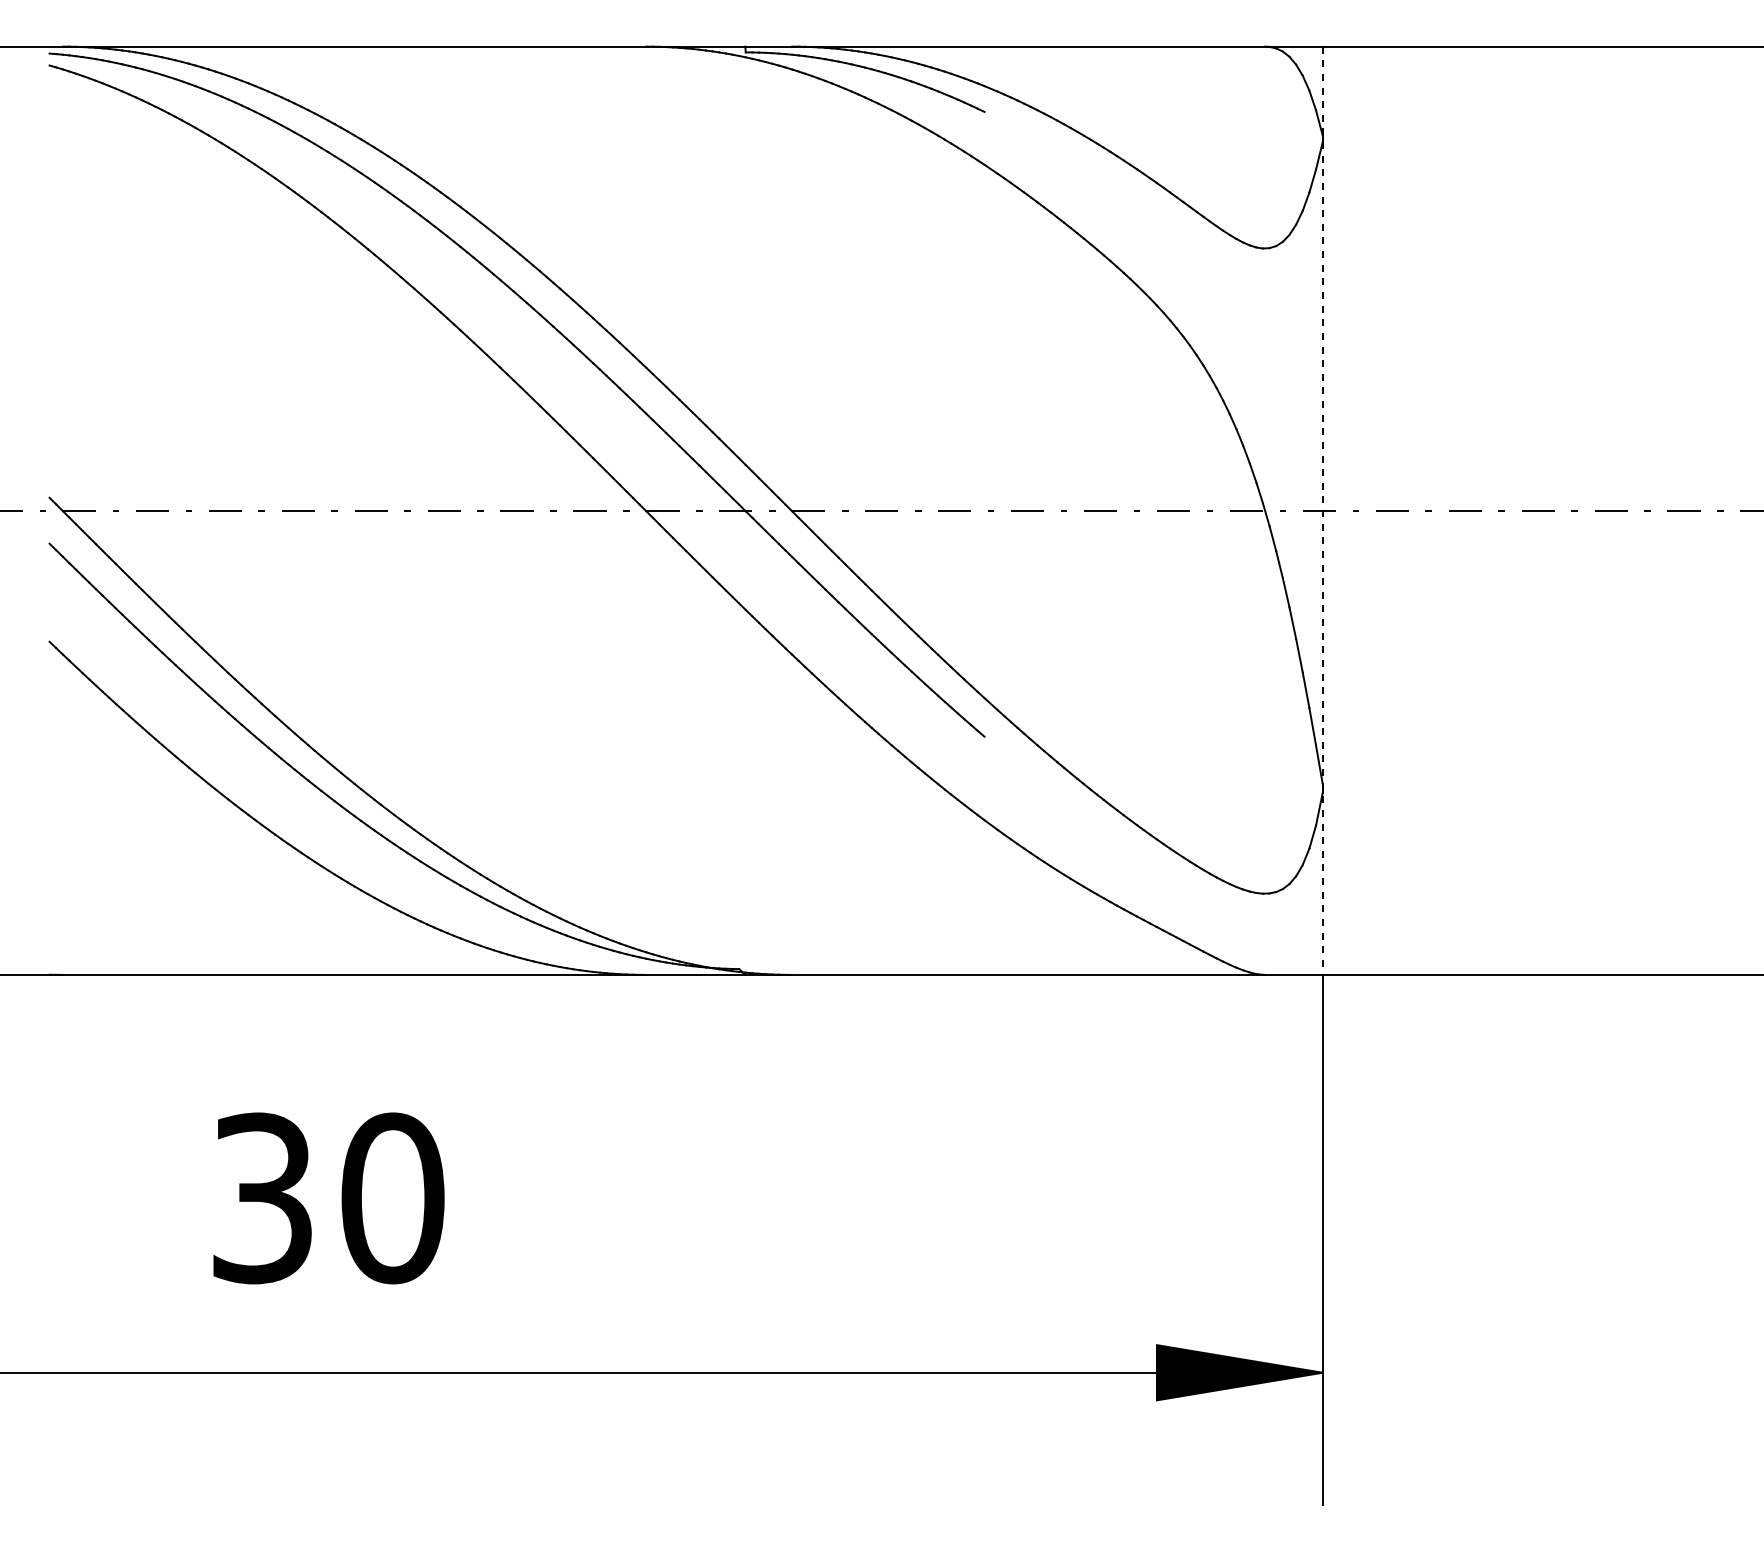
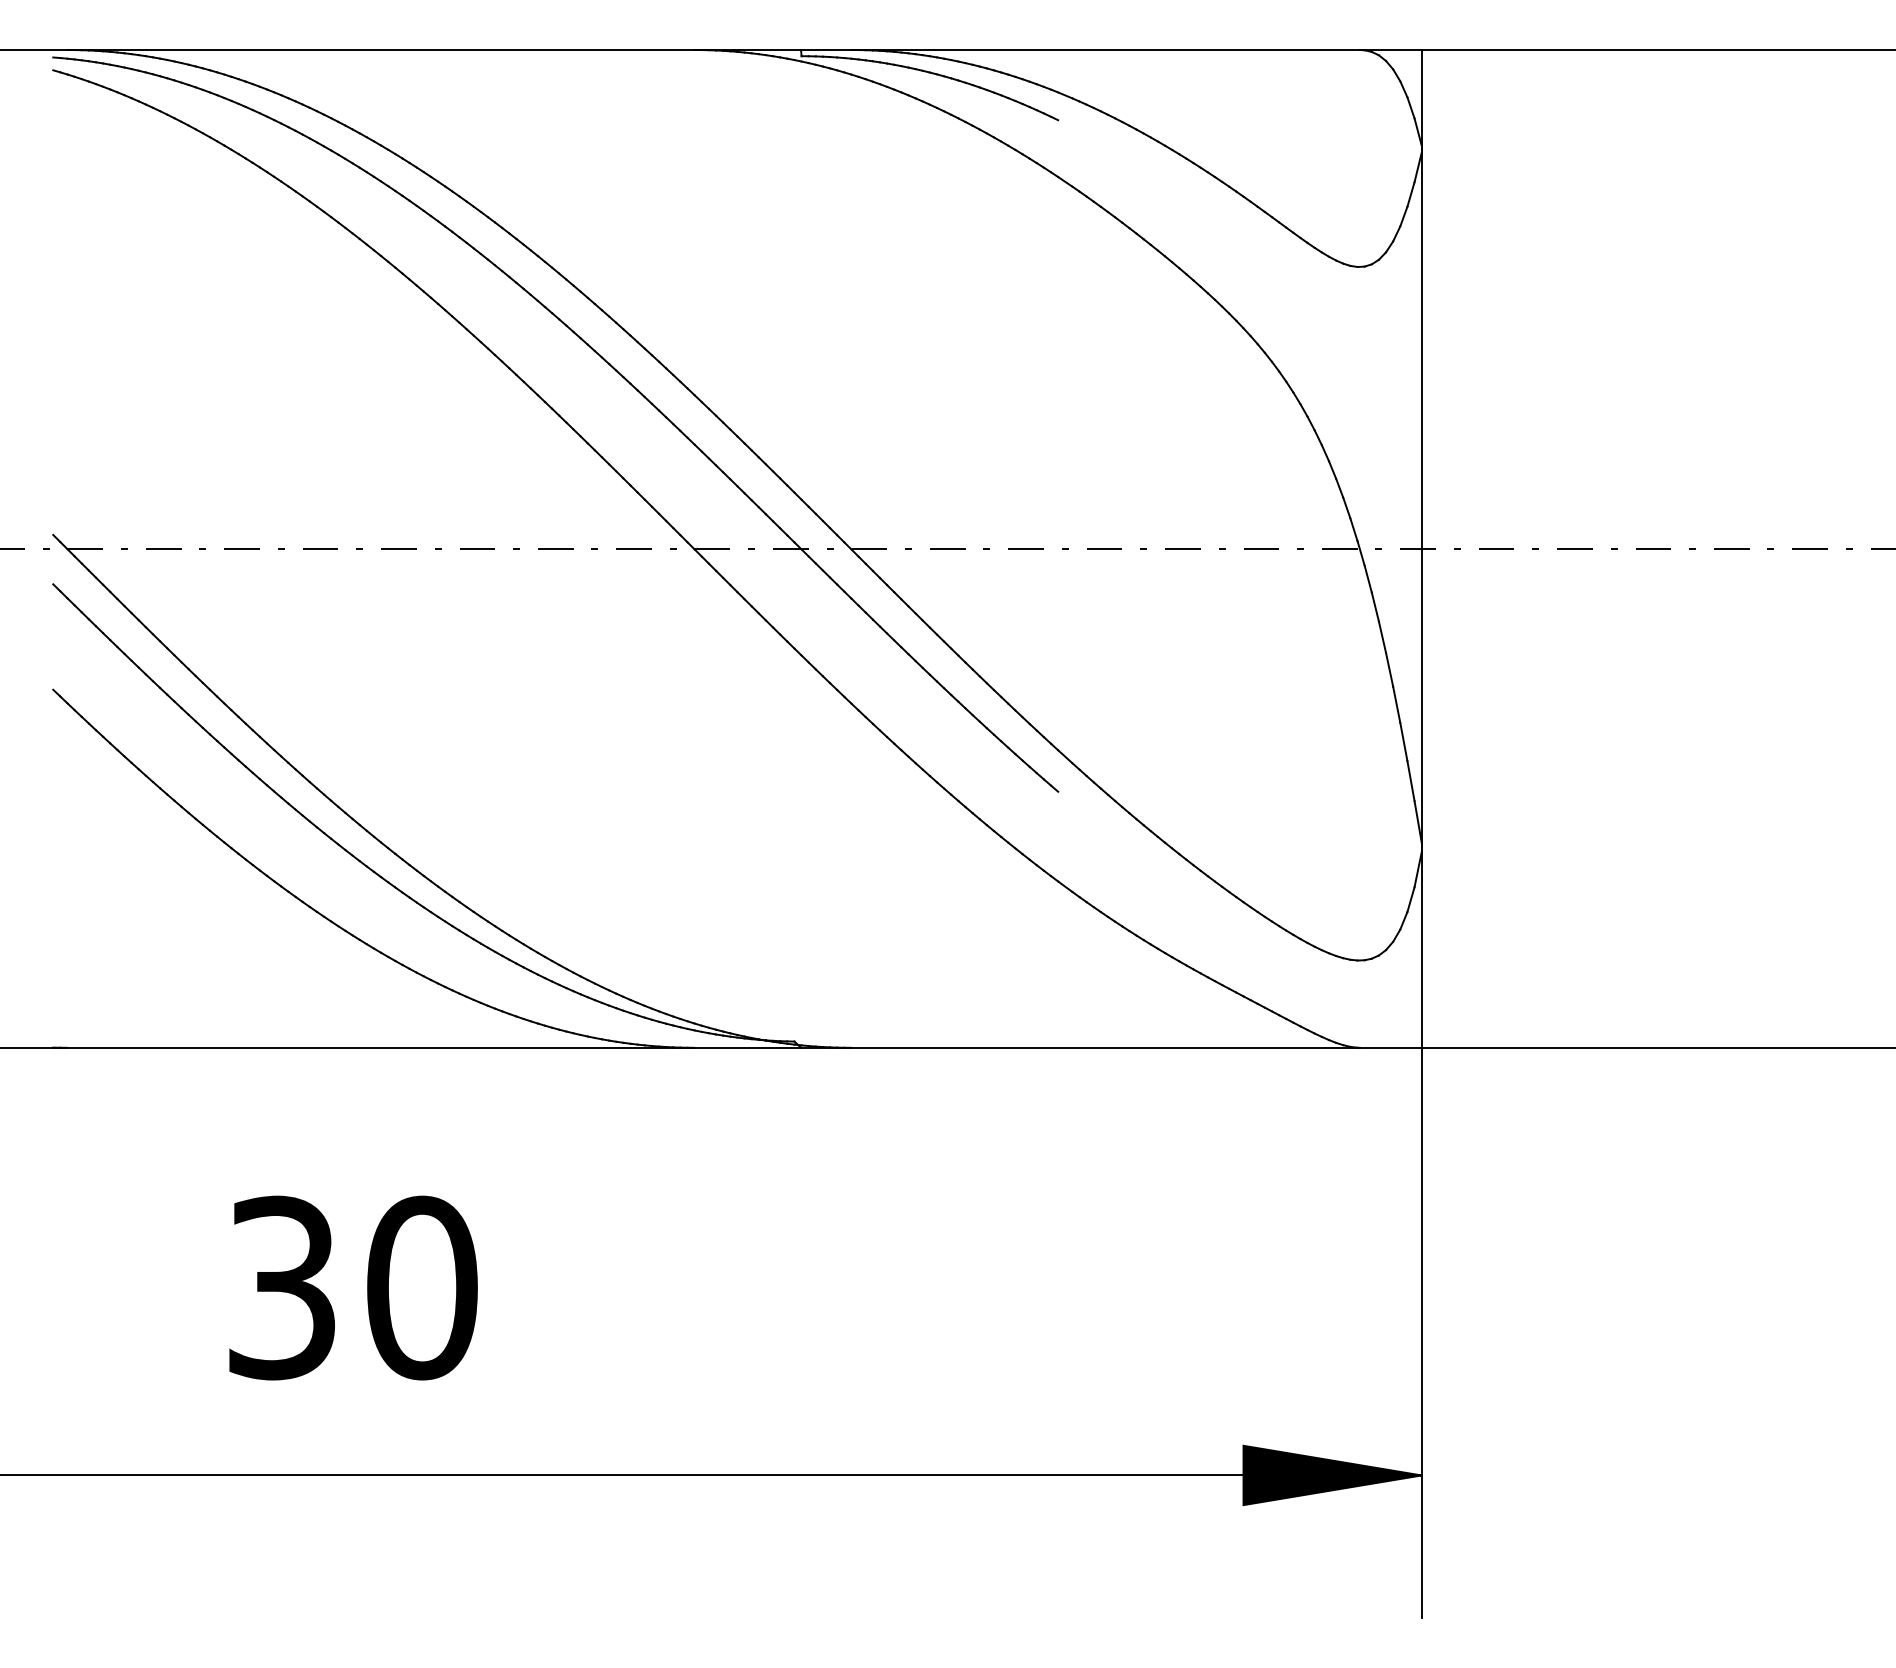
line: (1322, 511) -> (1421, 549), dashed -> solid

